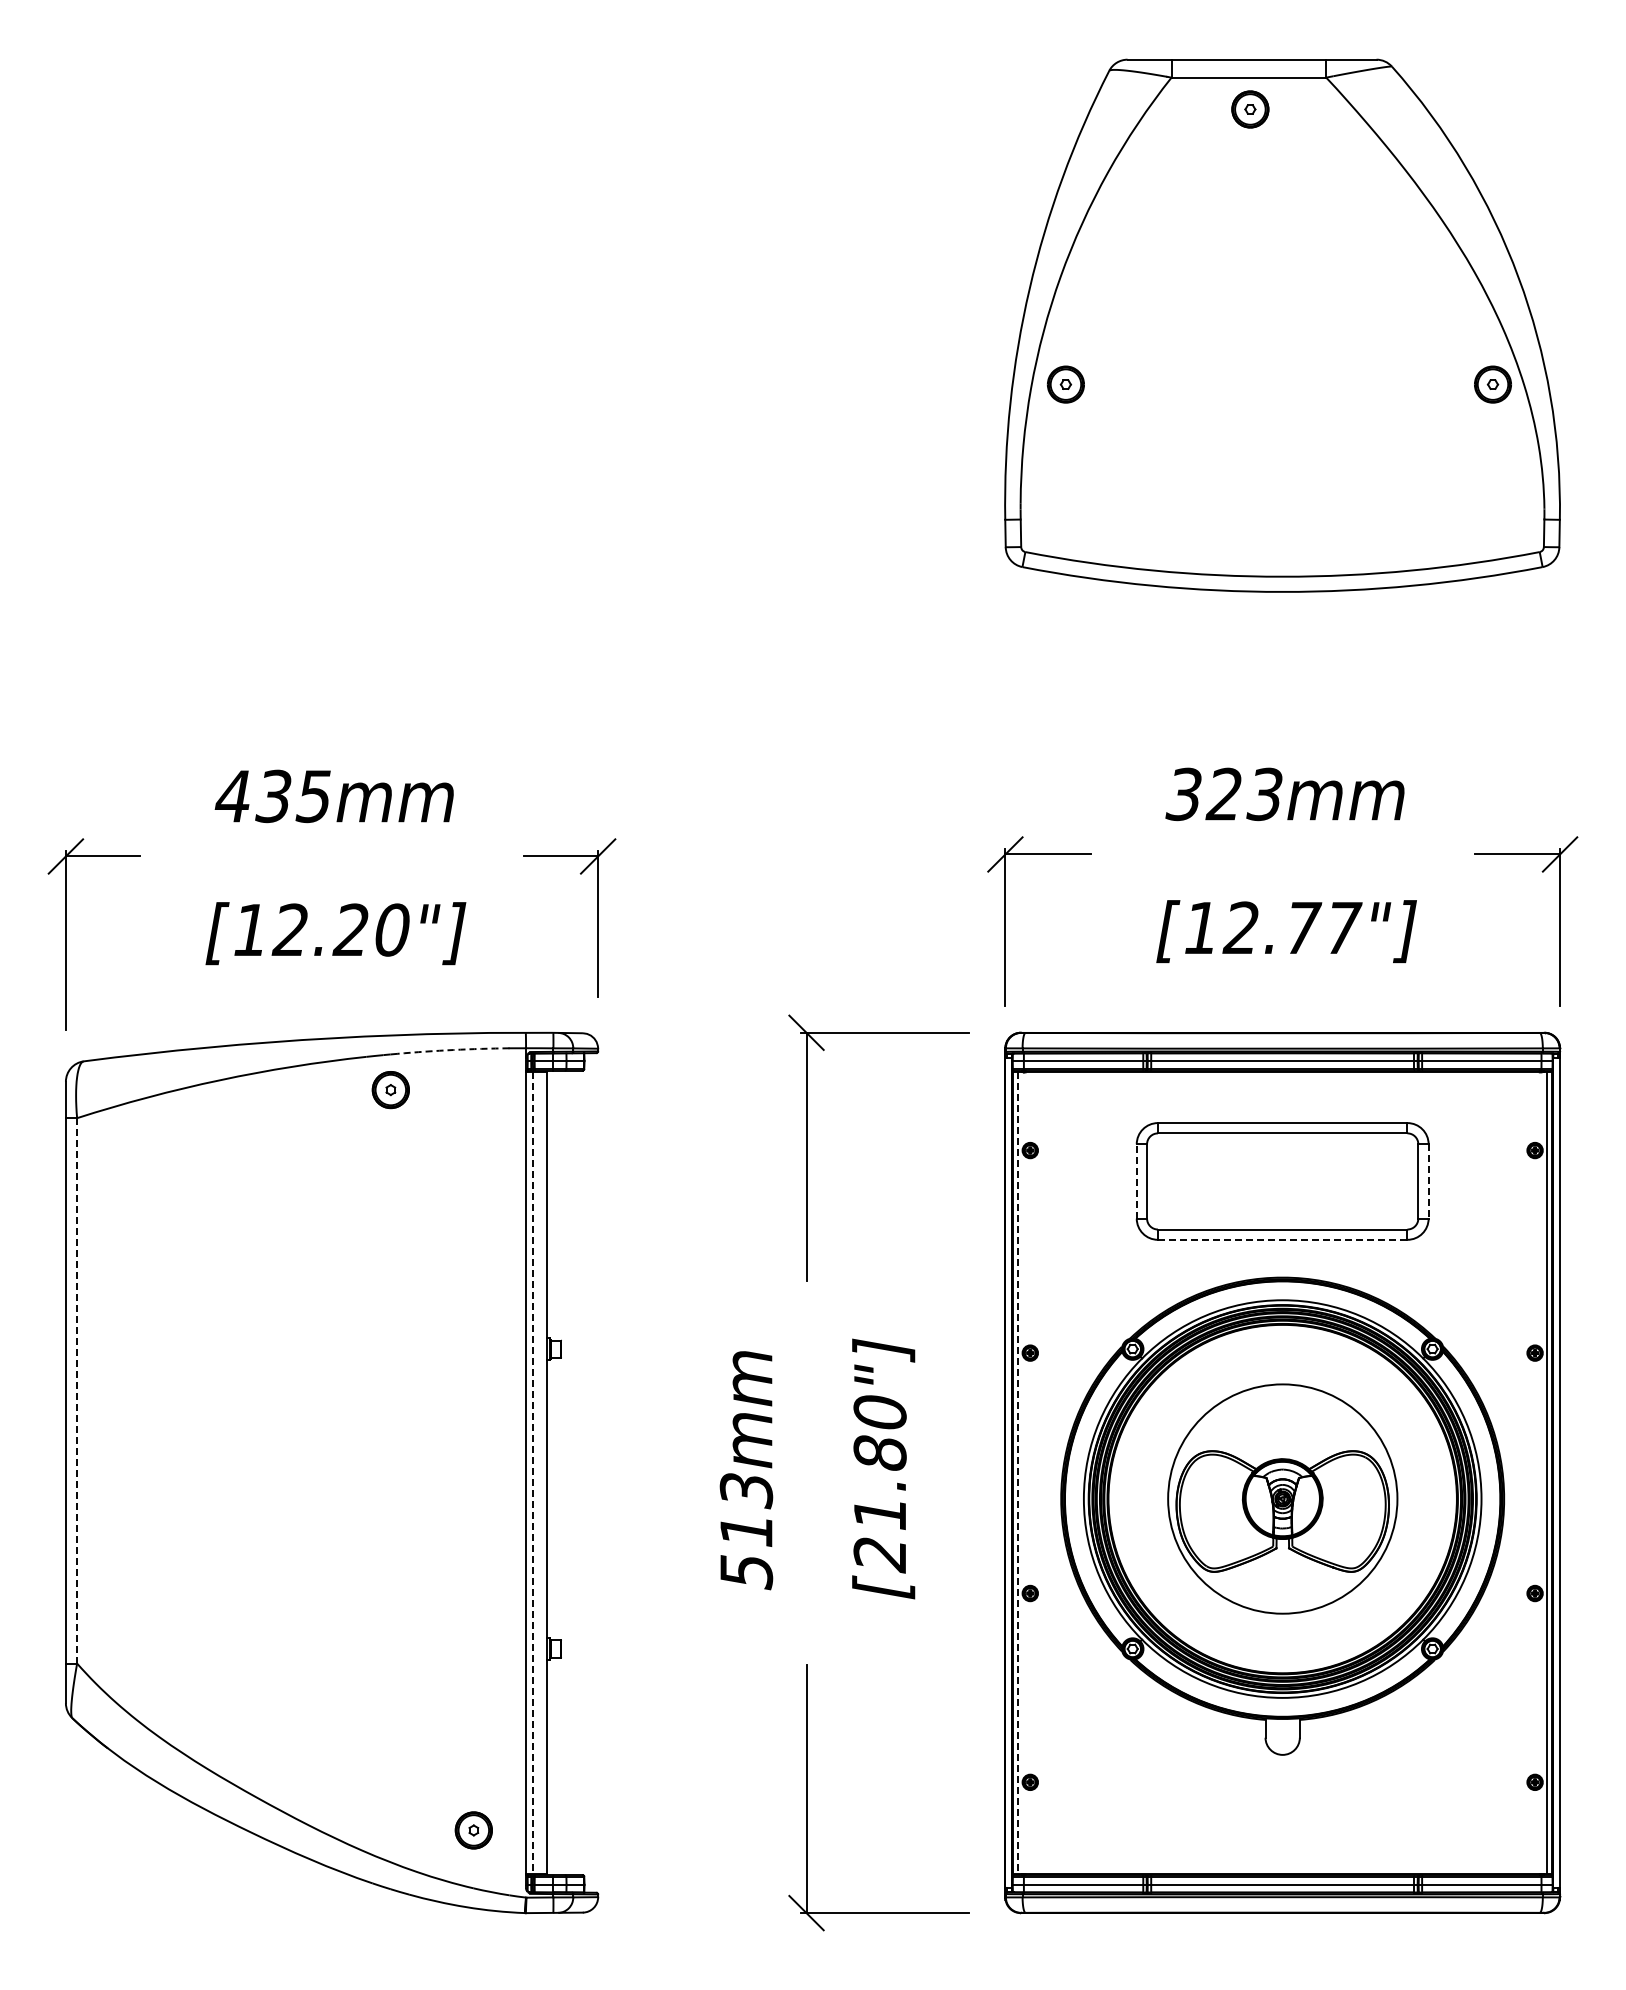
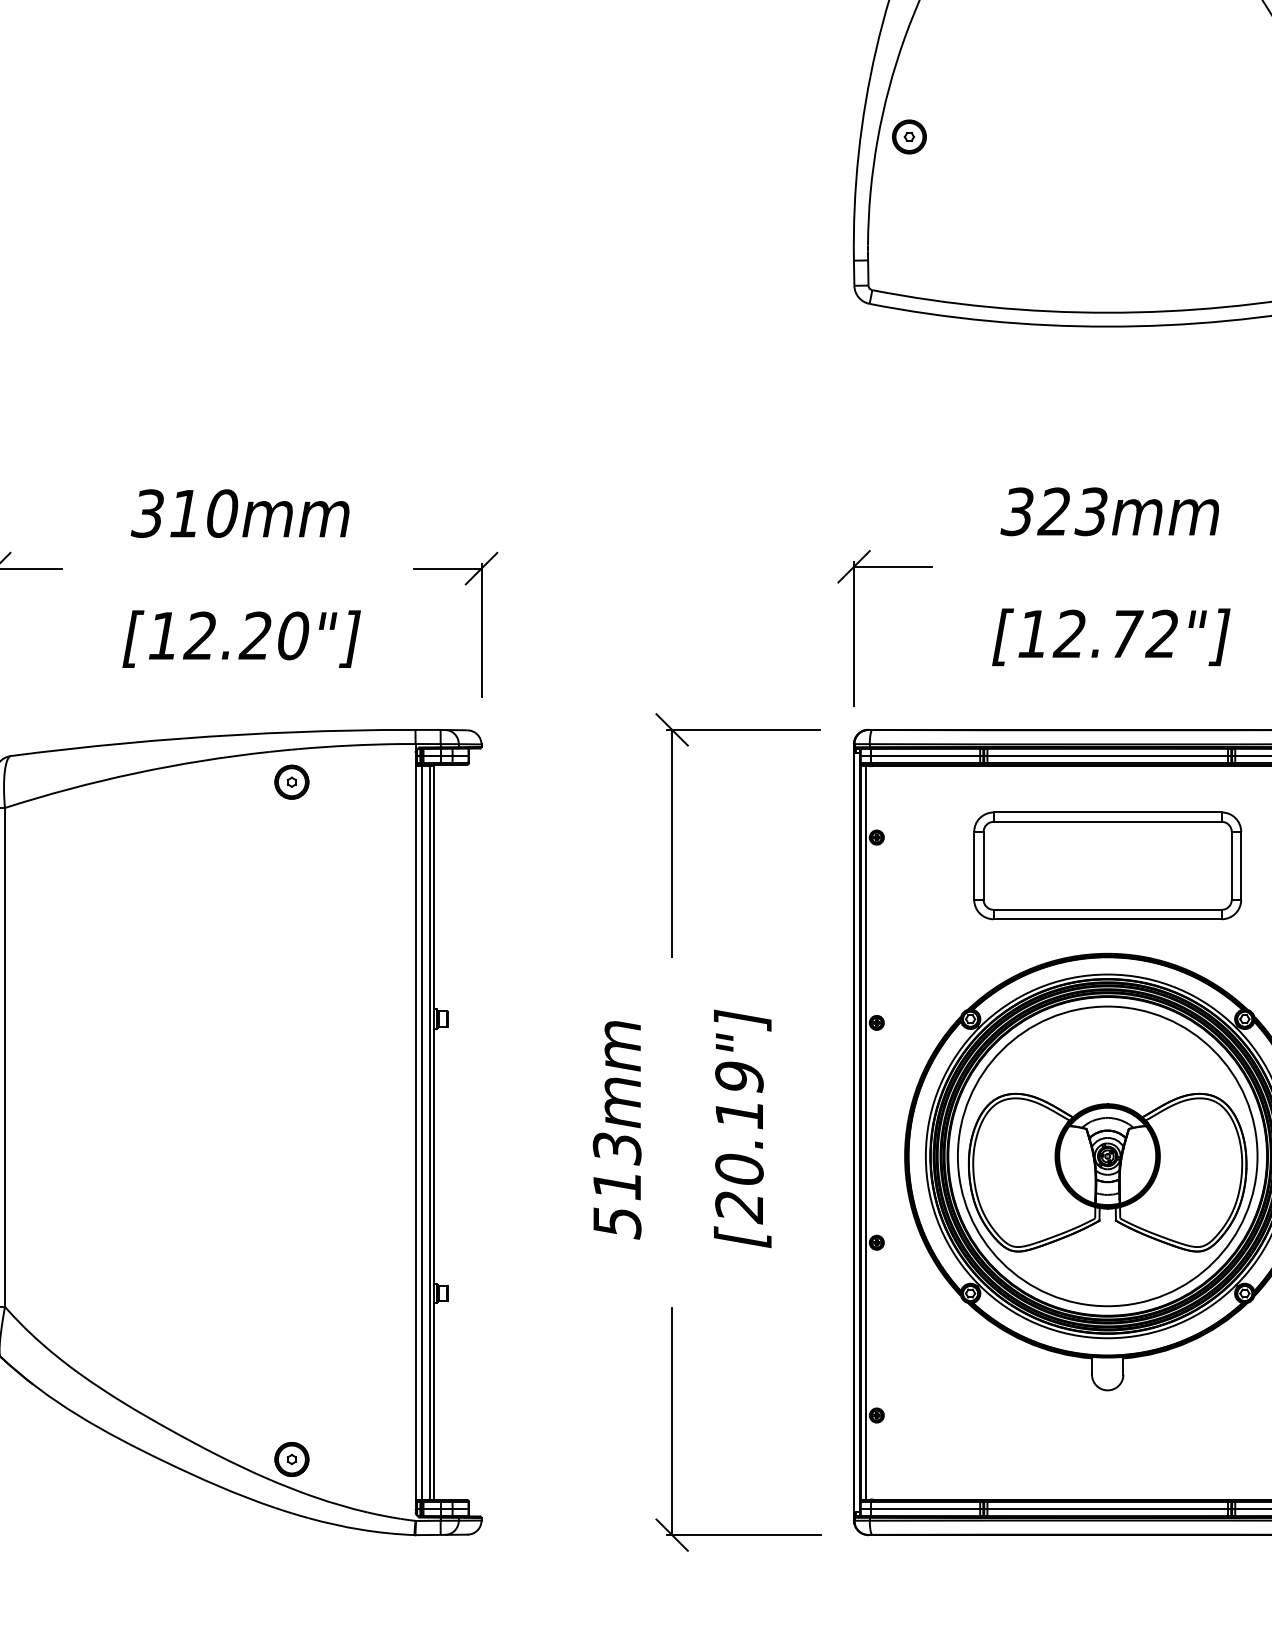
text: (272, 796) -> (183, 513), 435mm -> 310mm
text: (1342, 927) -> (1162, 633), [12.77"] -> [12.72"]
arc: (453, 1050) -> (349, 746), dashed -> solid
line: (1136, 1180) -> (973, 864), dashed -> solid
line: (1428, 1181) -> (1241, 865), dashed -> solid
line: (1282, 1239) -> (1107, 918), dashed -> solid
line: (77, 1390) -> (5, 1057), dashed -> solid
text: (879, 1462) -> (738, 1122), [21.80"] -> [20.19"]
line: (532, 1473) -> (421, 1132), dashed -> solid
line: (541, 1473) -> (429, 1132), added
line: (1018, 1473) -> (866, 1132), dashed -> solid
part: (1282, 1498) -> (1107, 1155), size x1.43
part: (473, 1830) -> (291, 1459), moved

